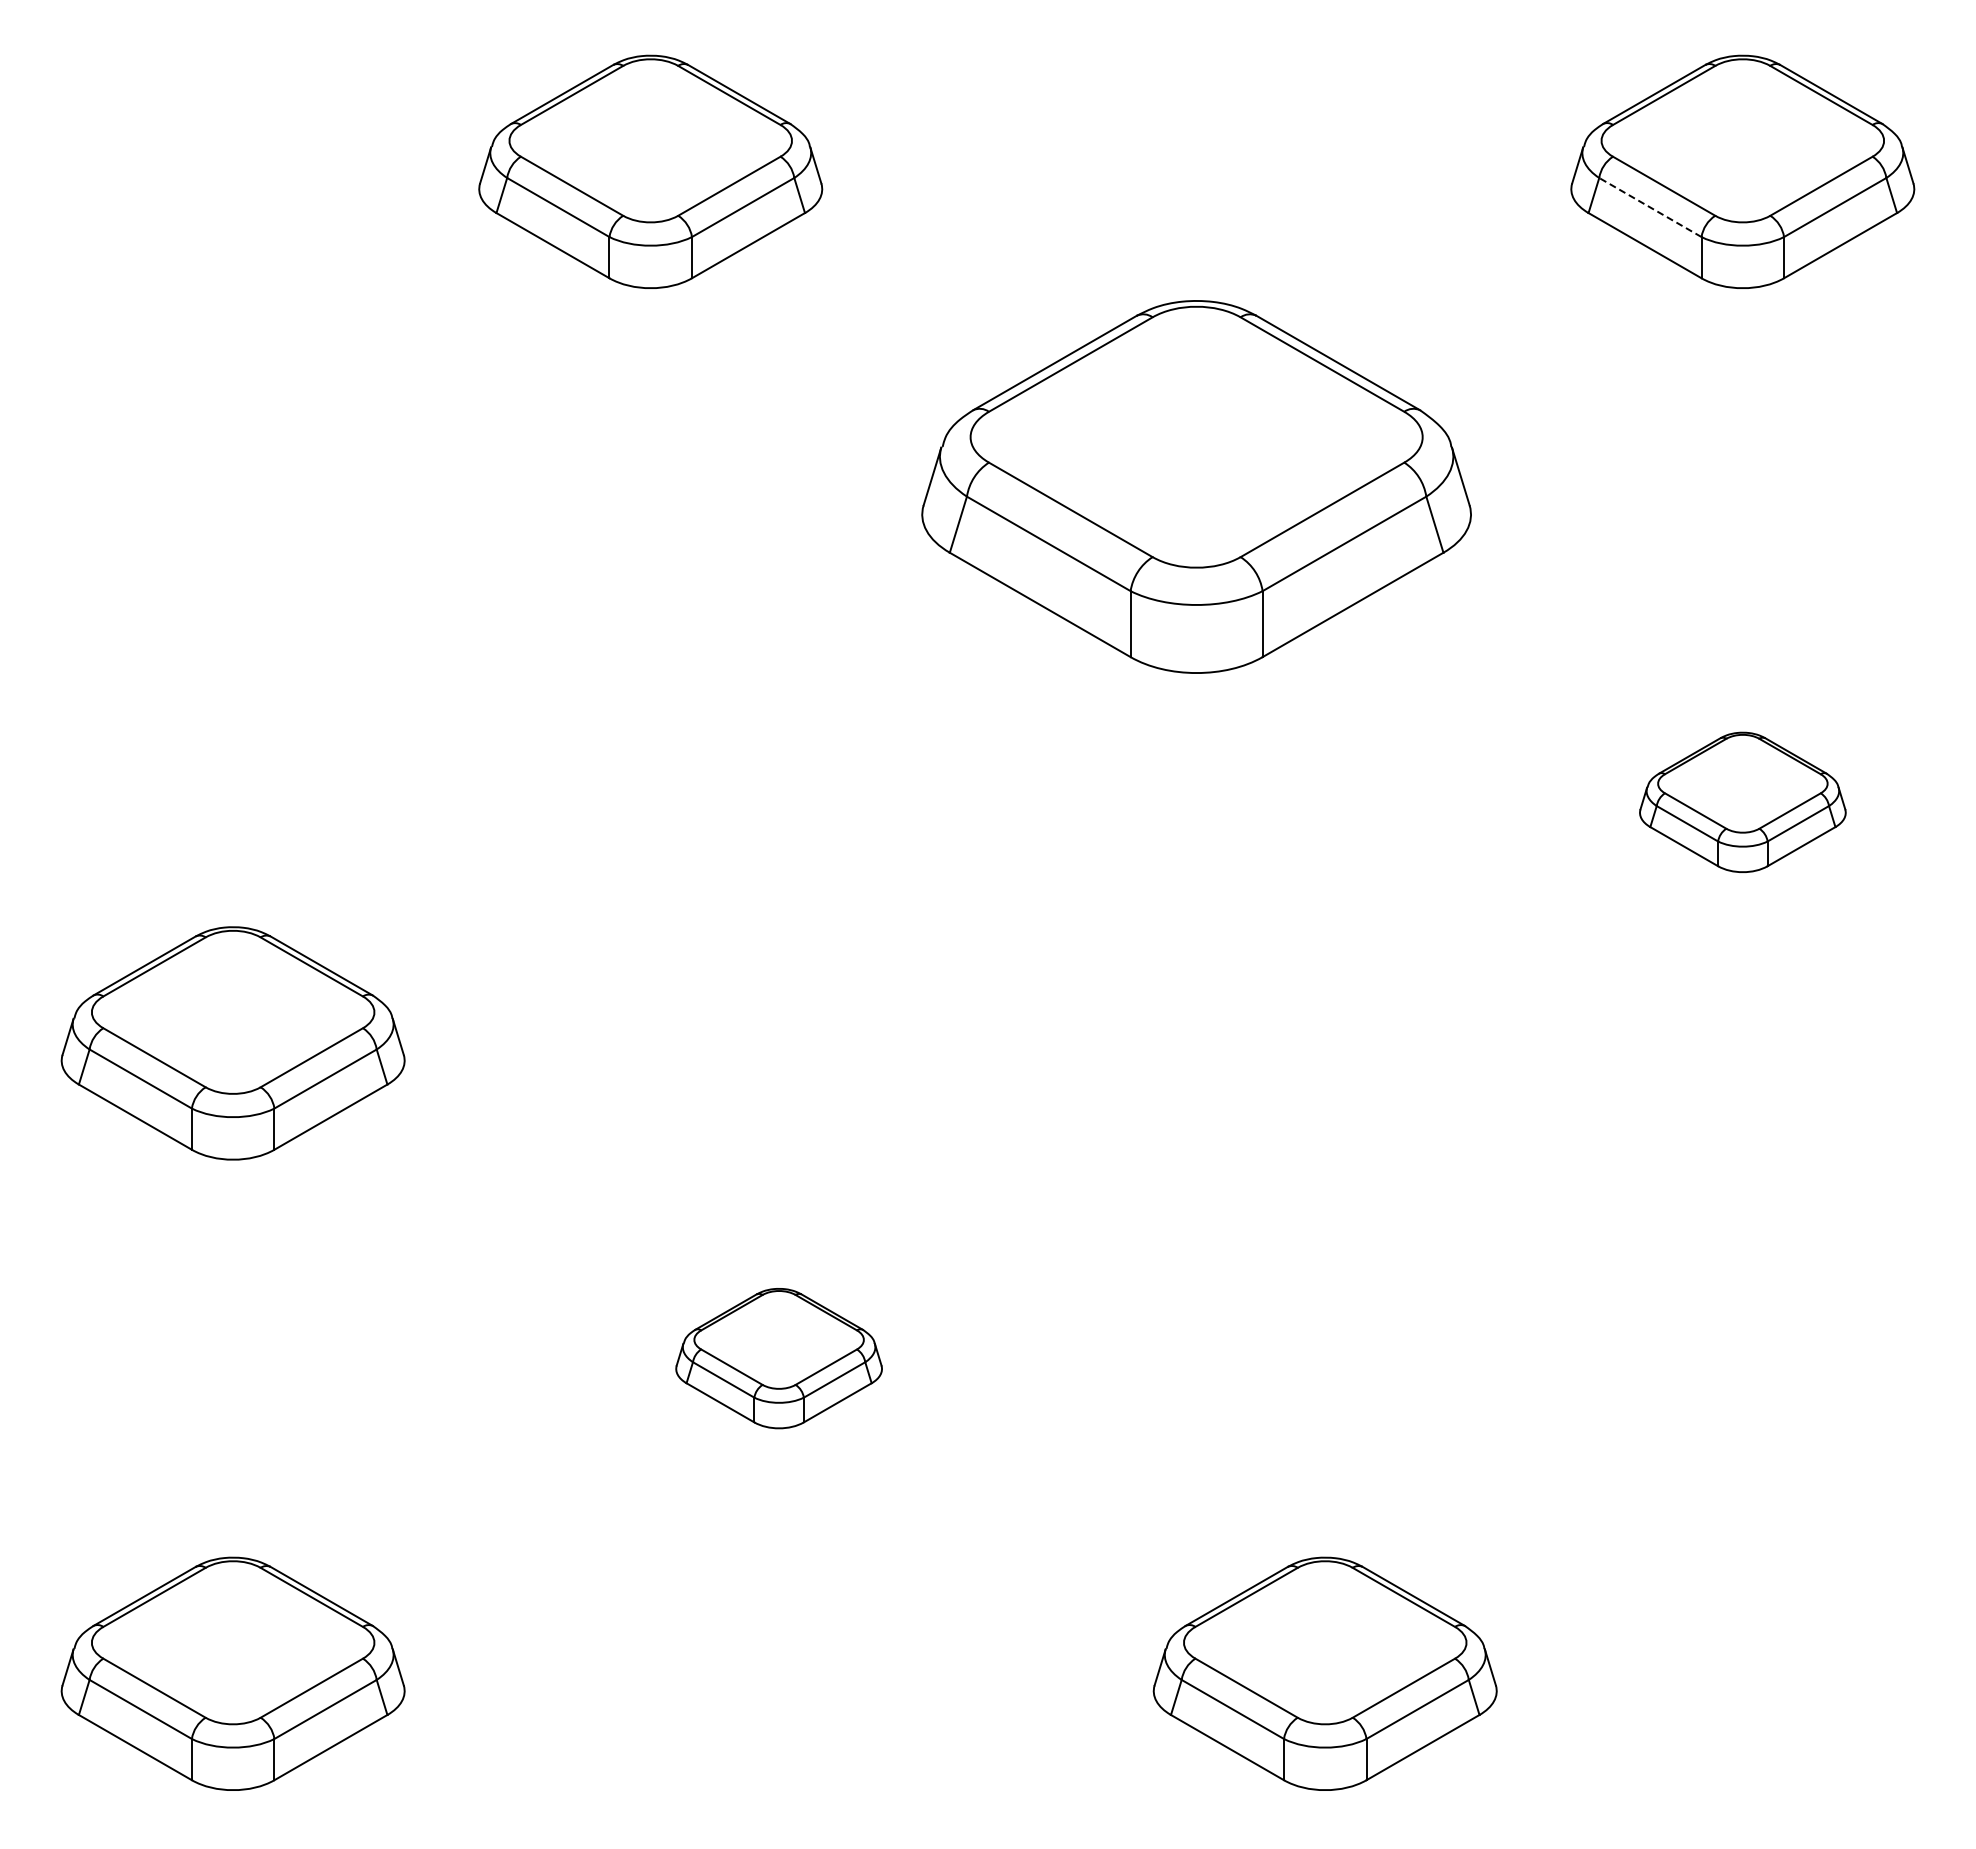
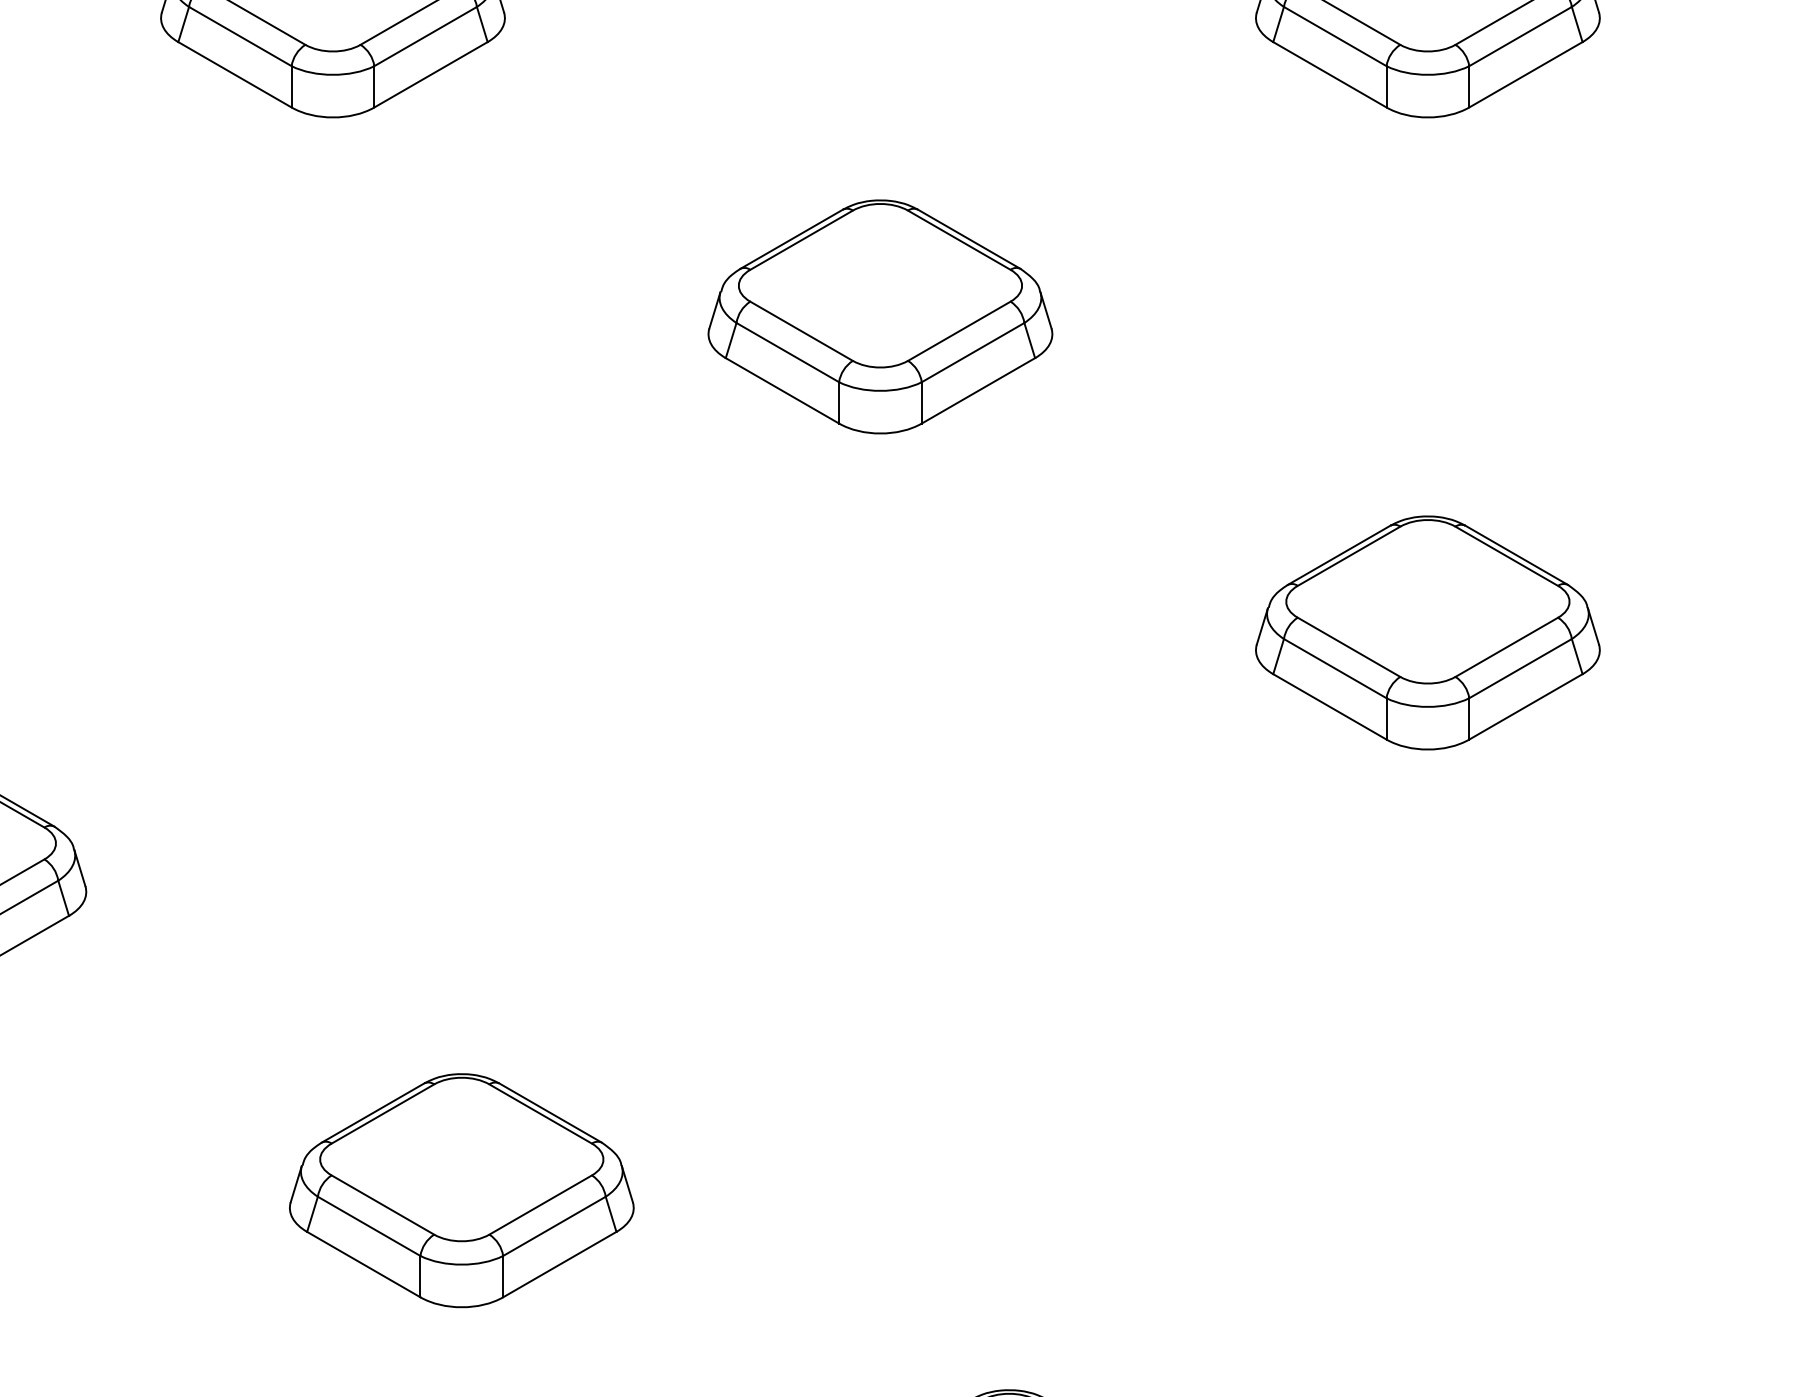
line: (1649, 207) -> (1334, 36), dashed -> solid
part: (1196, 487) -> (880, 317), size x0.62
part: (1742, 802) -> (1427, 633), size x1.67
part: (778, 1358) -> (461, 1190), size x1.67

